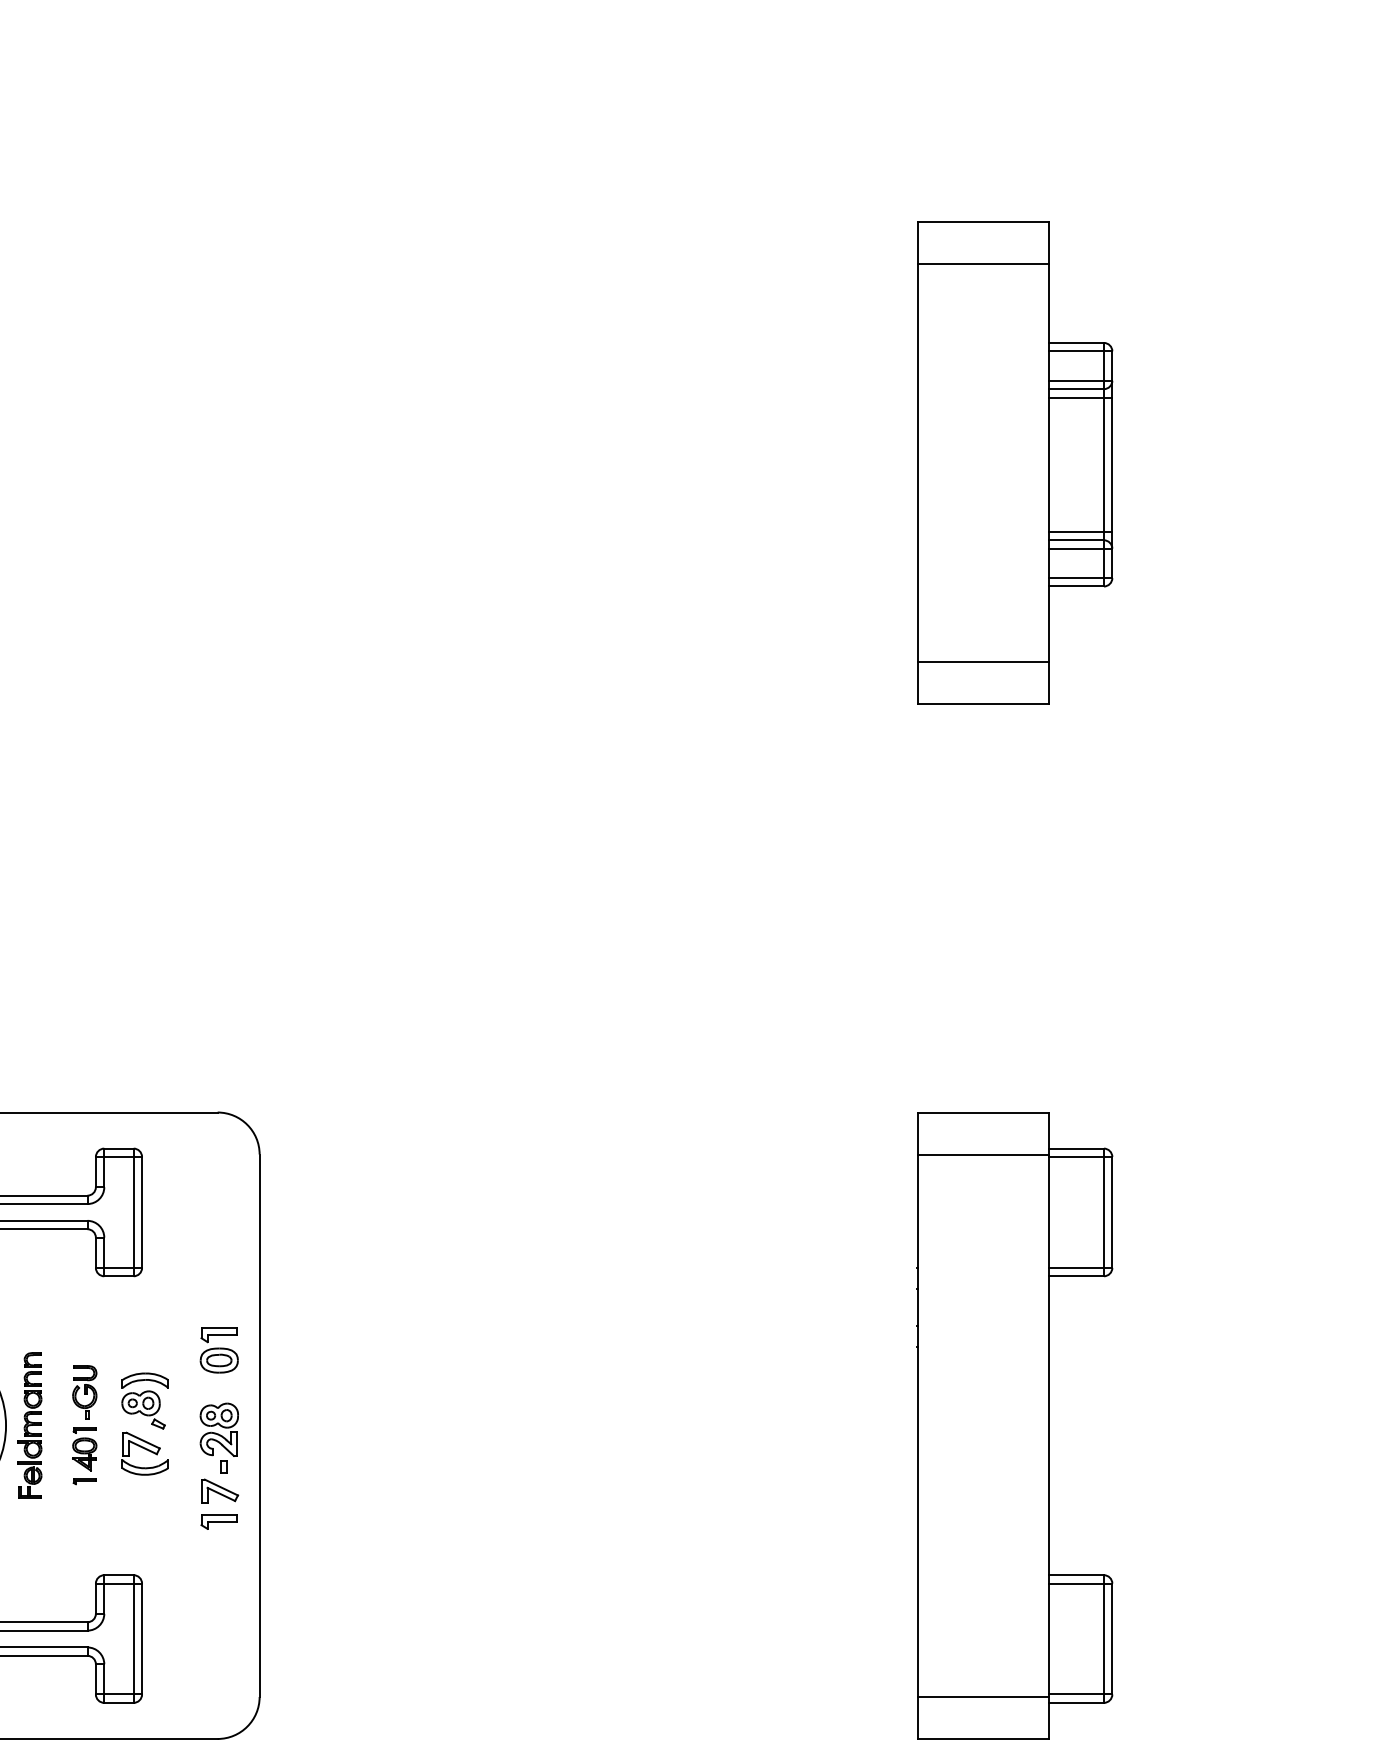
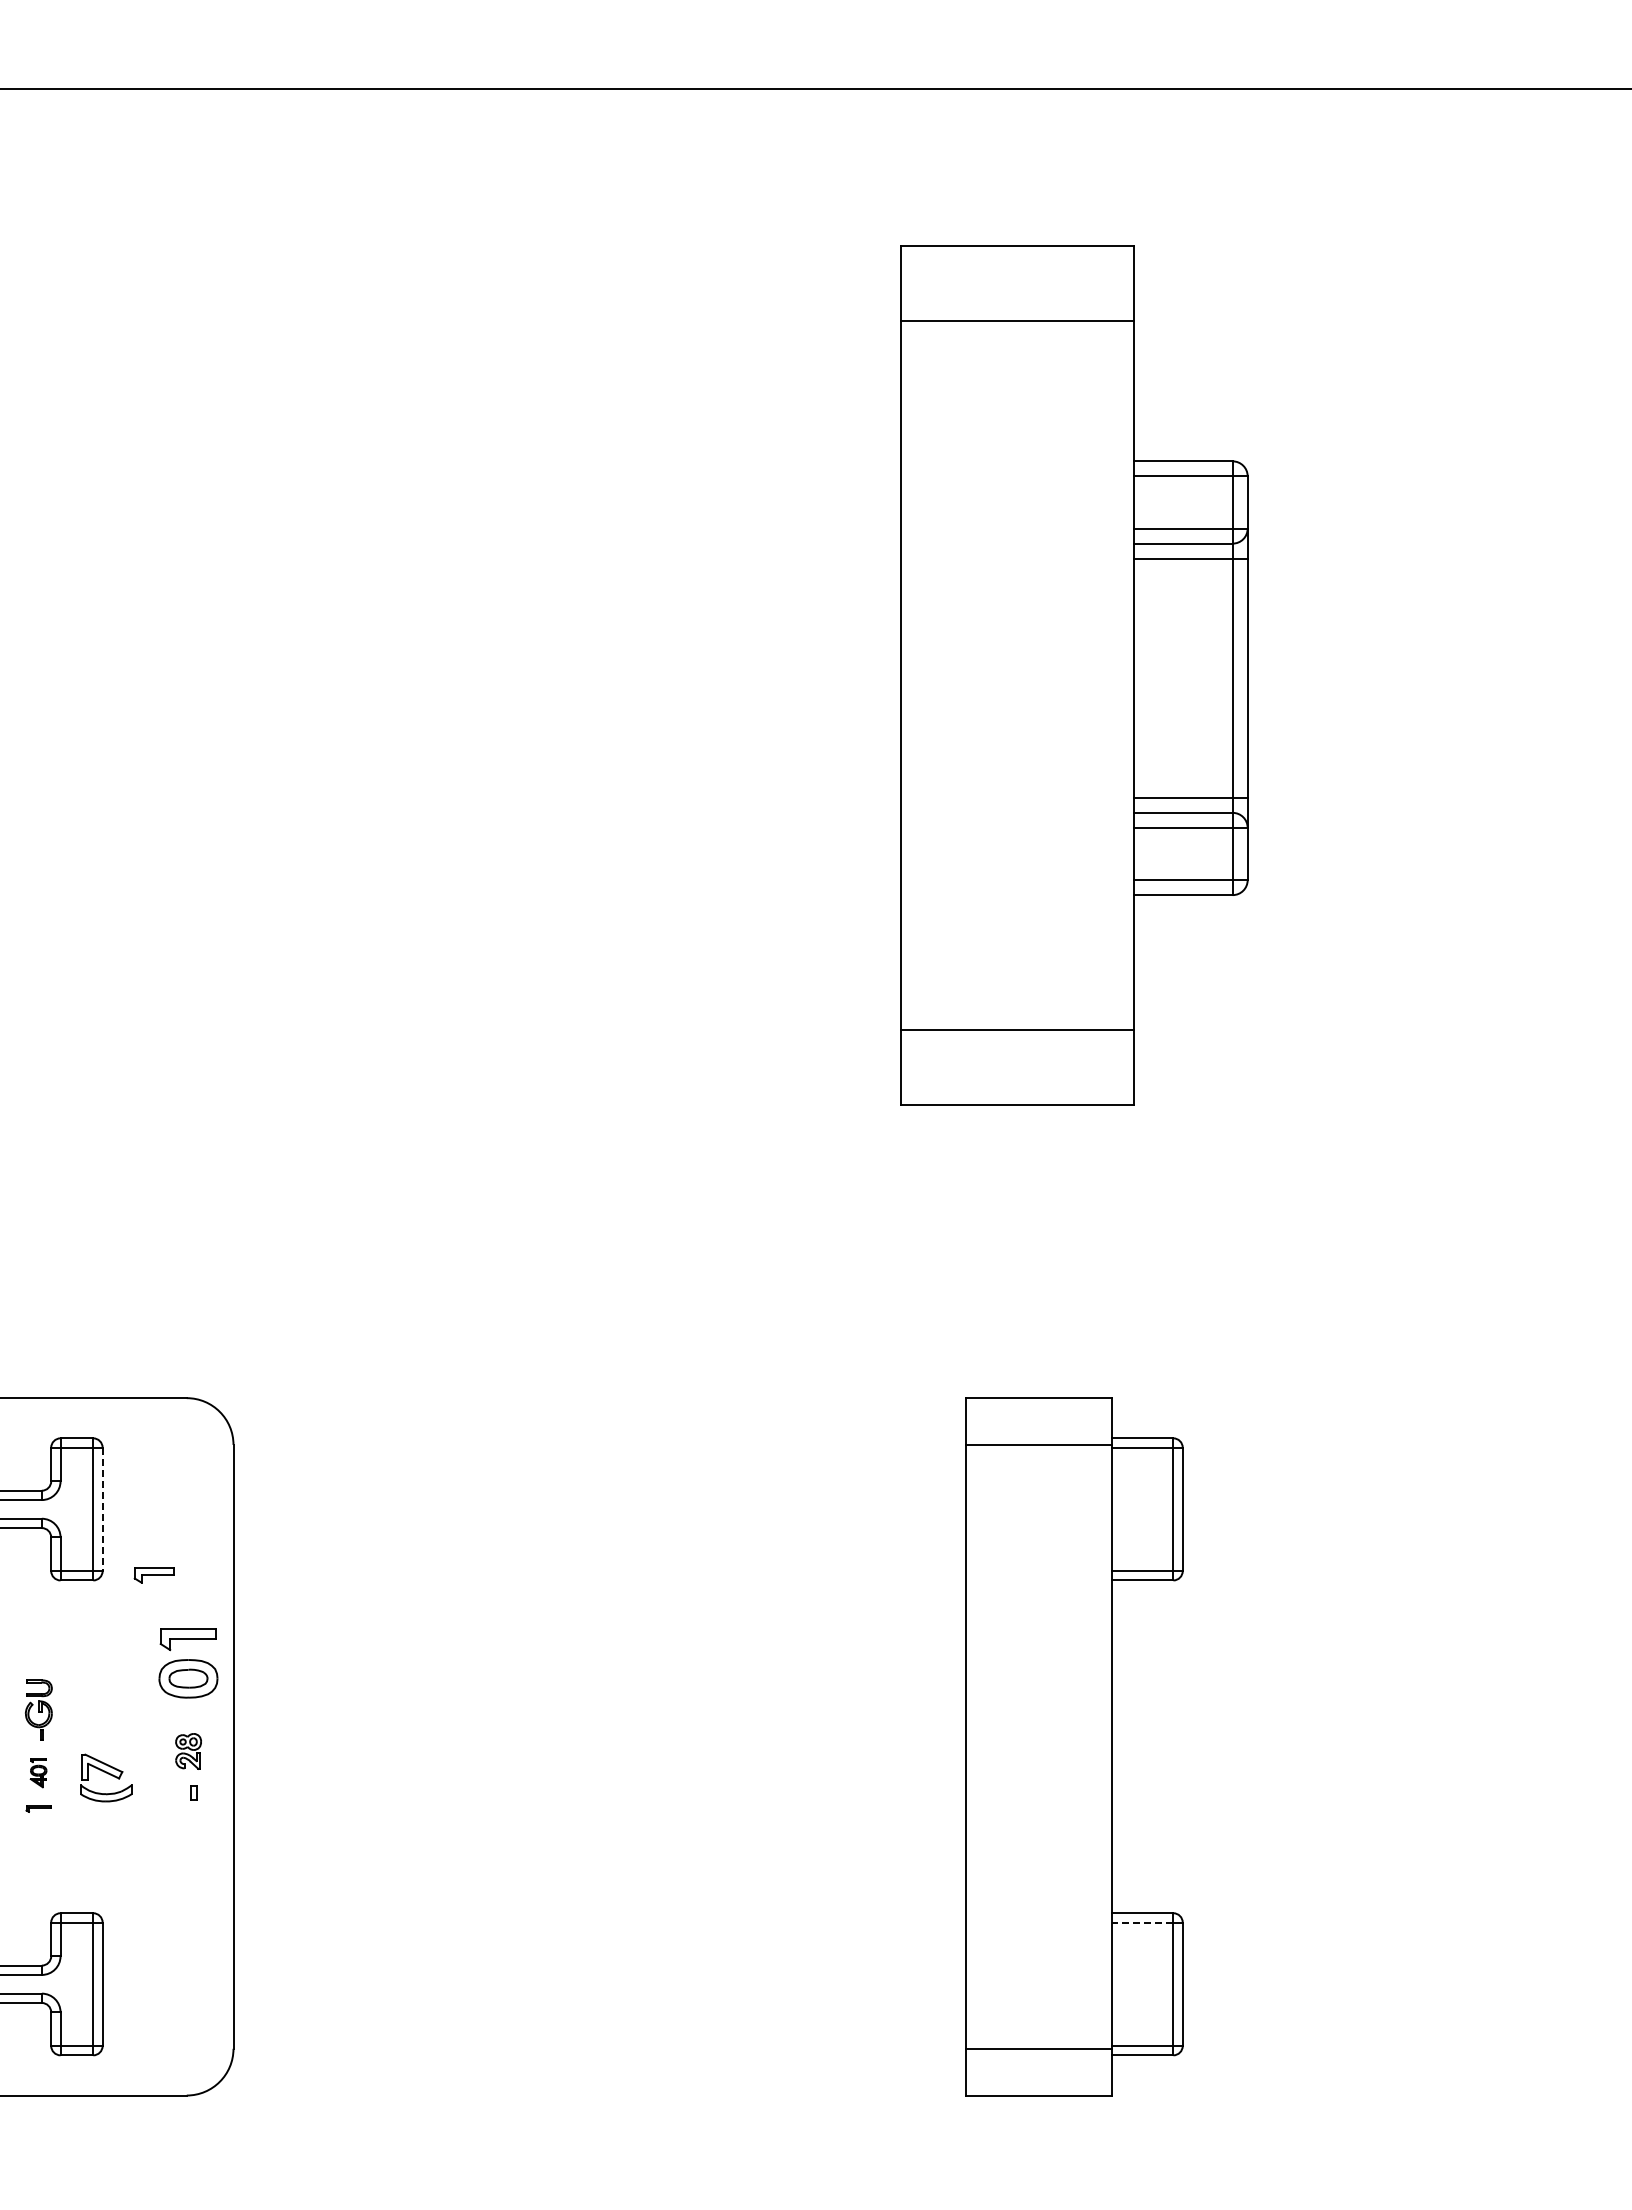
part: (1015, 462) -> (1074, 674), size x1.6
line: (141, 1212) -> (102, 1509), solid -> dashed
part: (219, 1349) -> (188, 1662), size x1.4
part: (144, 1401) -> (105, 1719), removed
part: (219, 1429) -> (188, 1751), size x0.6
part: (84, 1448) -> (38, 1772), size x0.6
part: (220, 1490) -> (189, 1818), removed
part: (218, 1522) -> (153, 1575), moved
line: (1076, 1583) -> (1142, 1922), solid -> dashed

